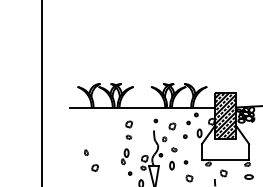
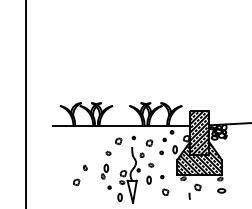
part: (128, 124) -> (118, 141), moved
hatch: (225, 143) -> (199, 159), added
part: (86, 152) -> (85, 167), moved

